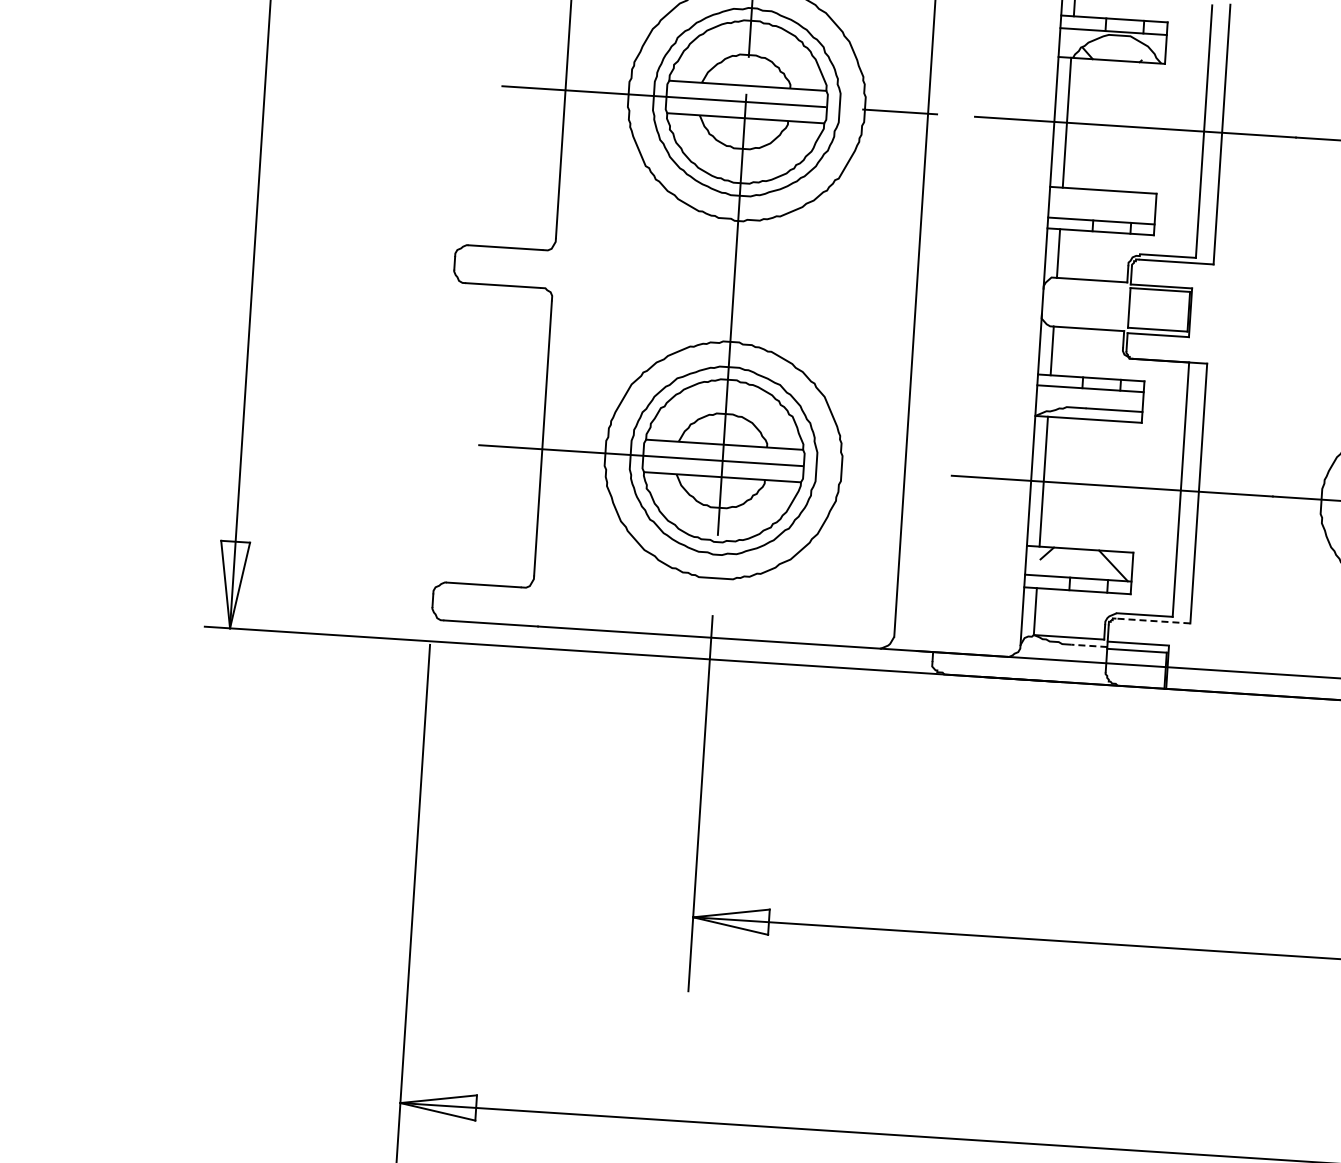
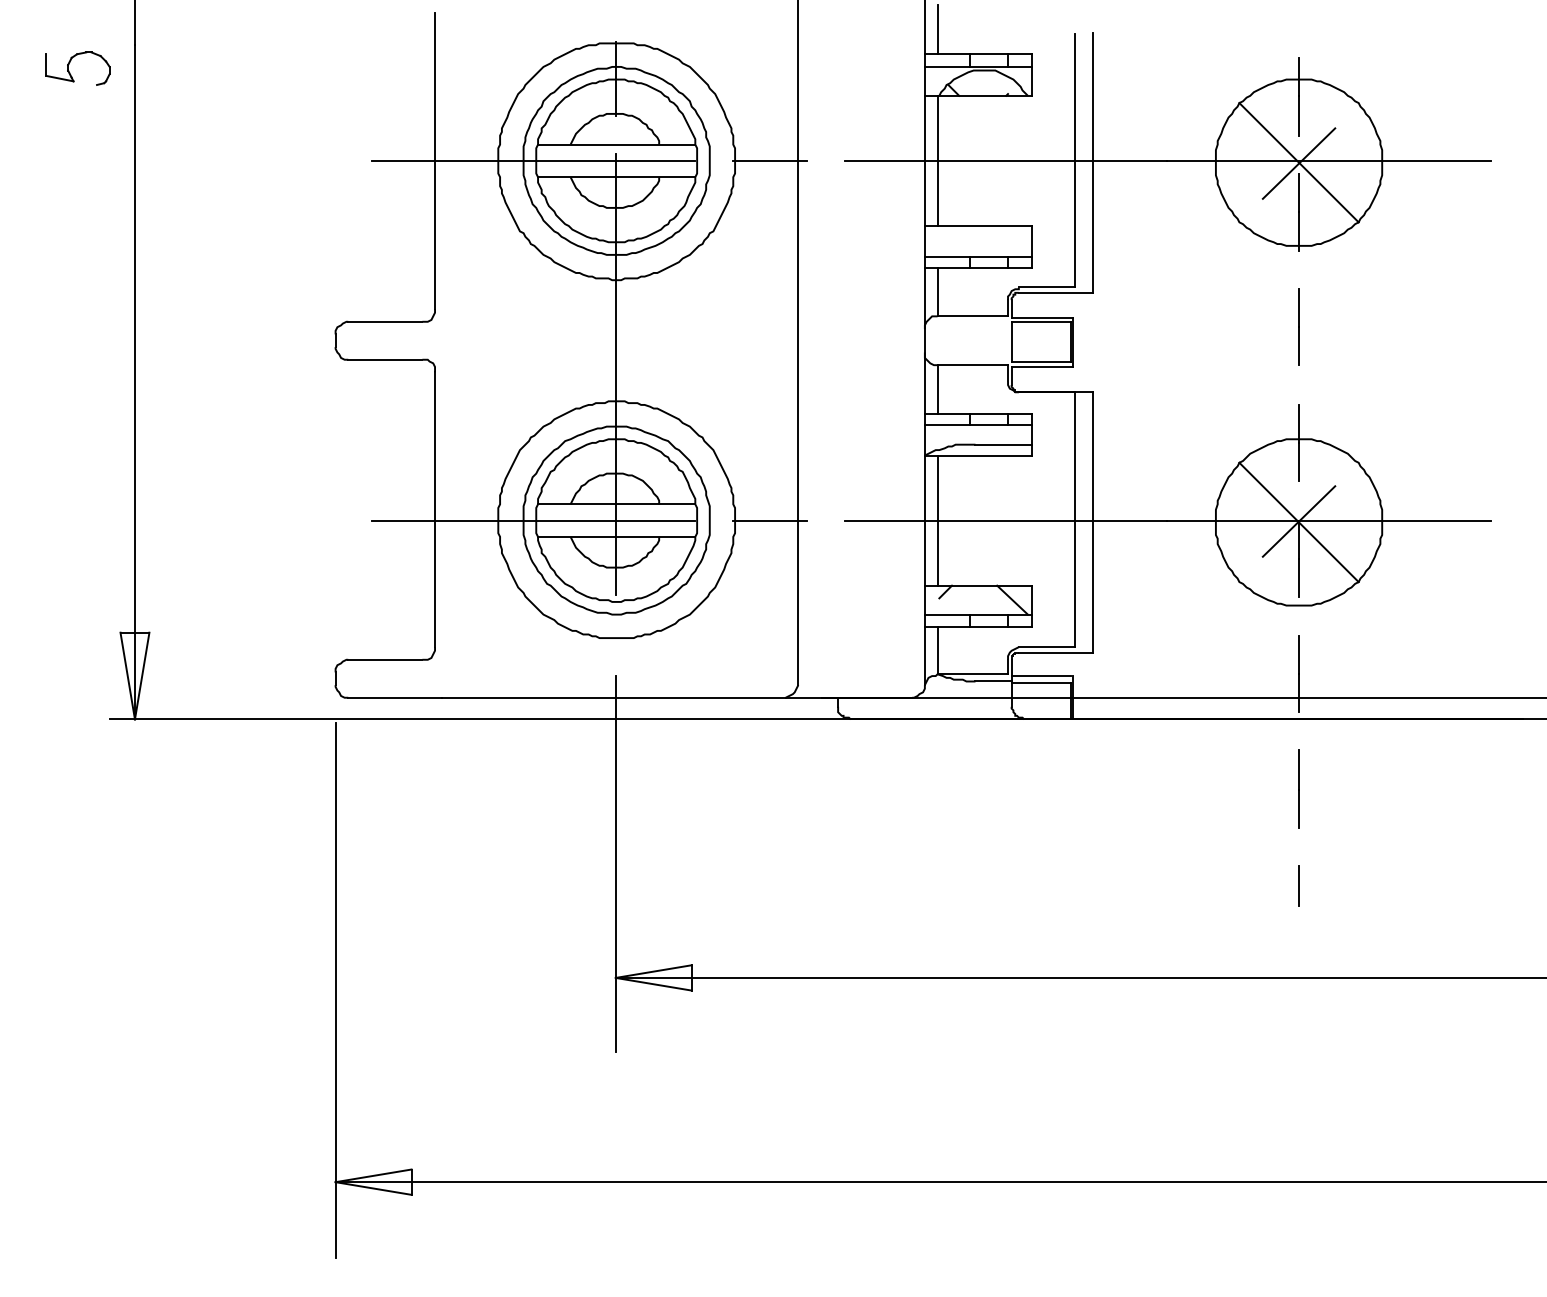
line: (877, 470) -> (770, 520), added
line: (1152, 620) -> (1055, 652), dashed -> solid
line: (1089, 645) -> (993, 681), dashed -> solid

